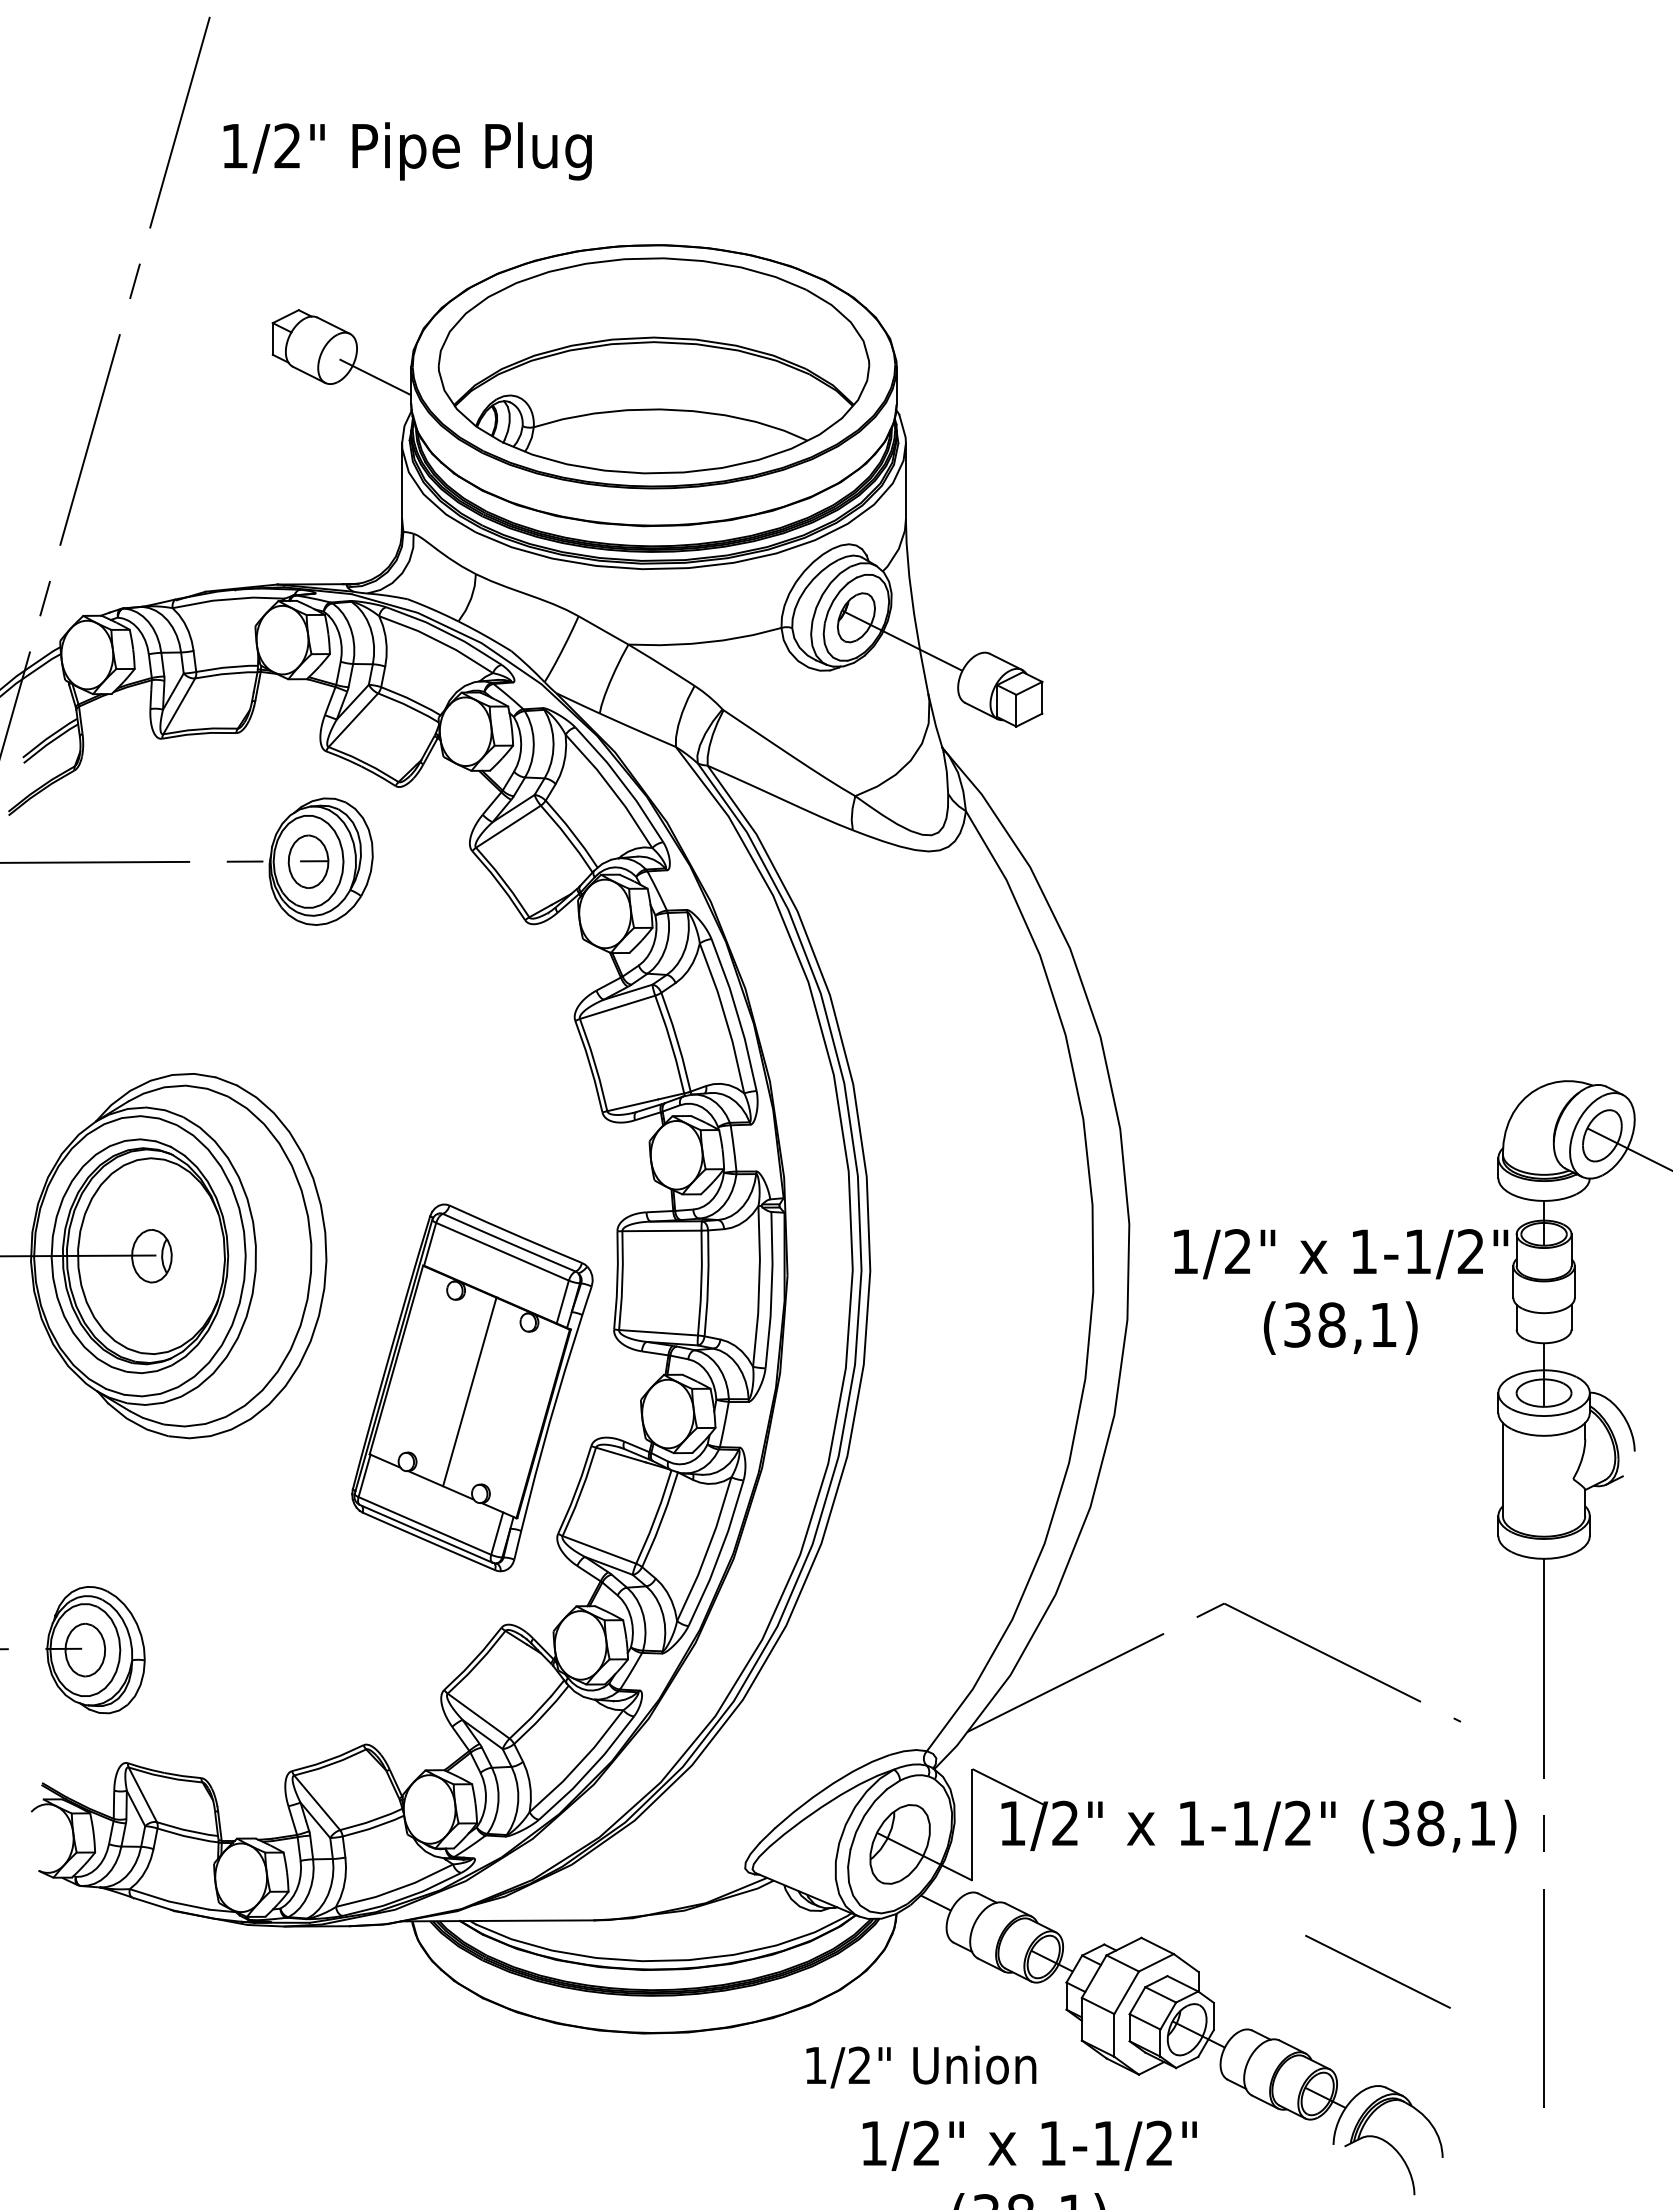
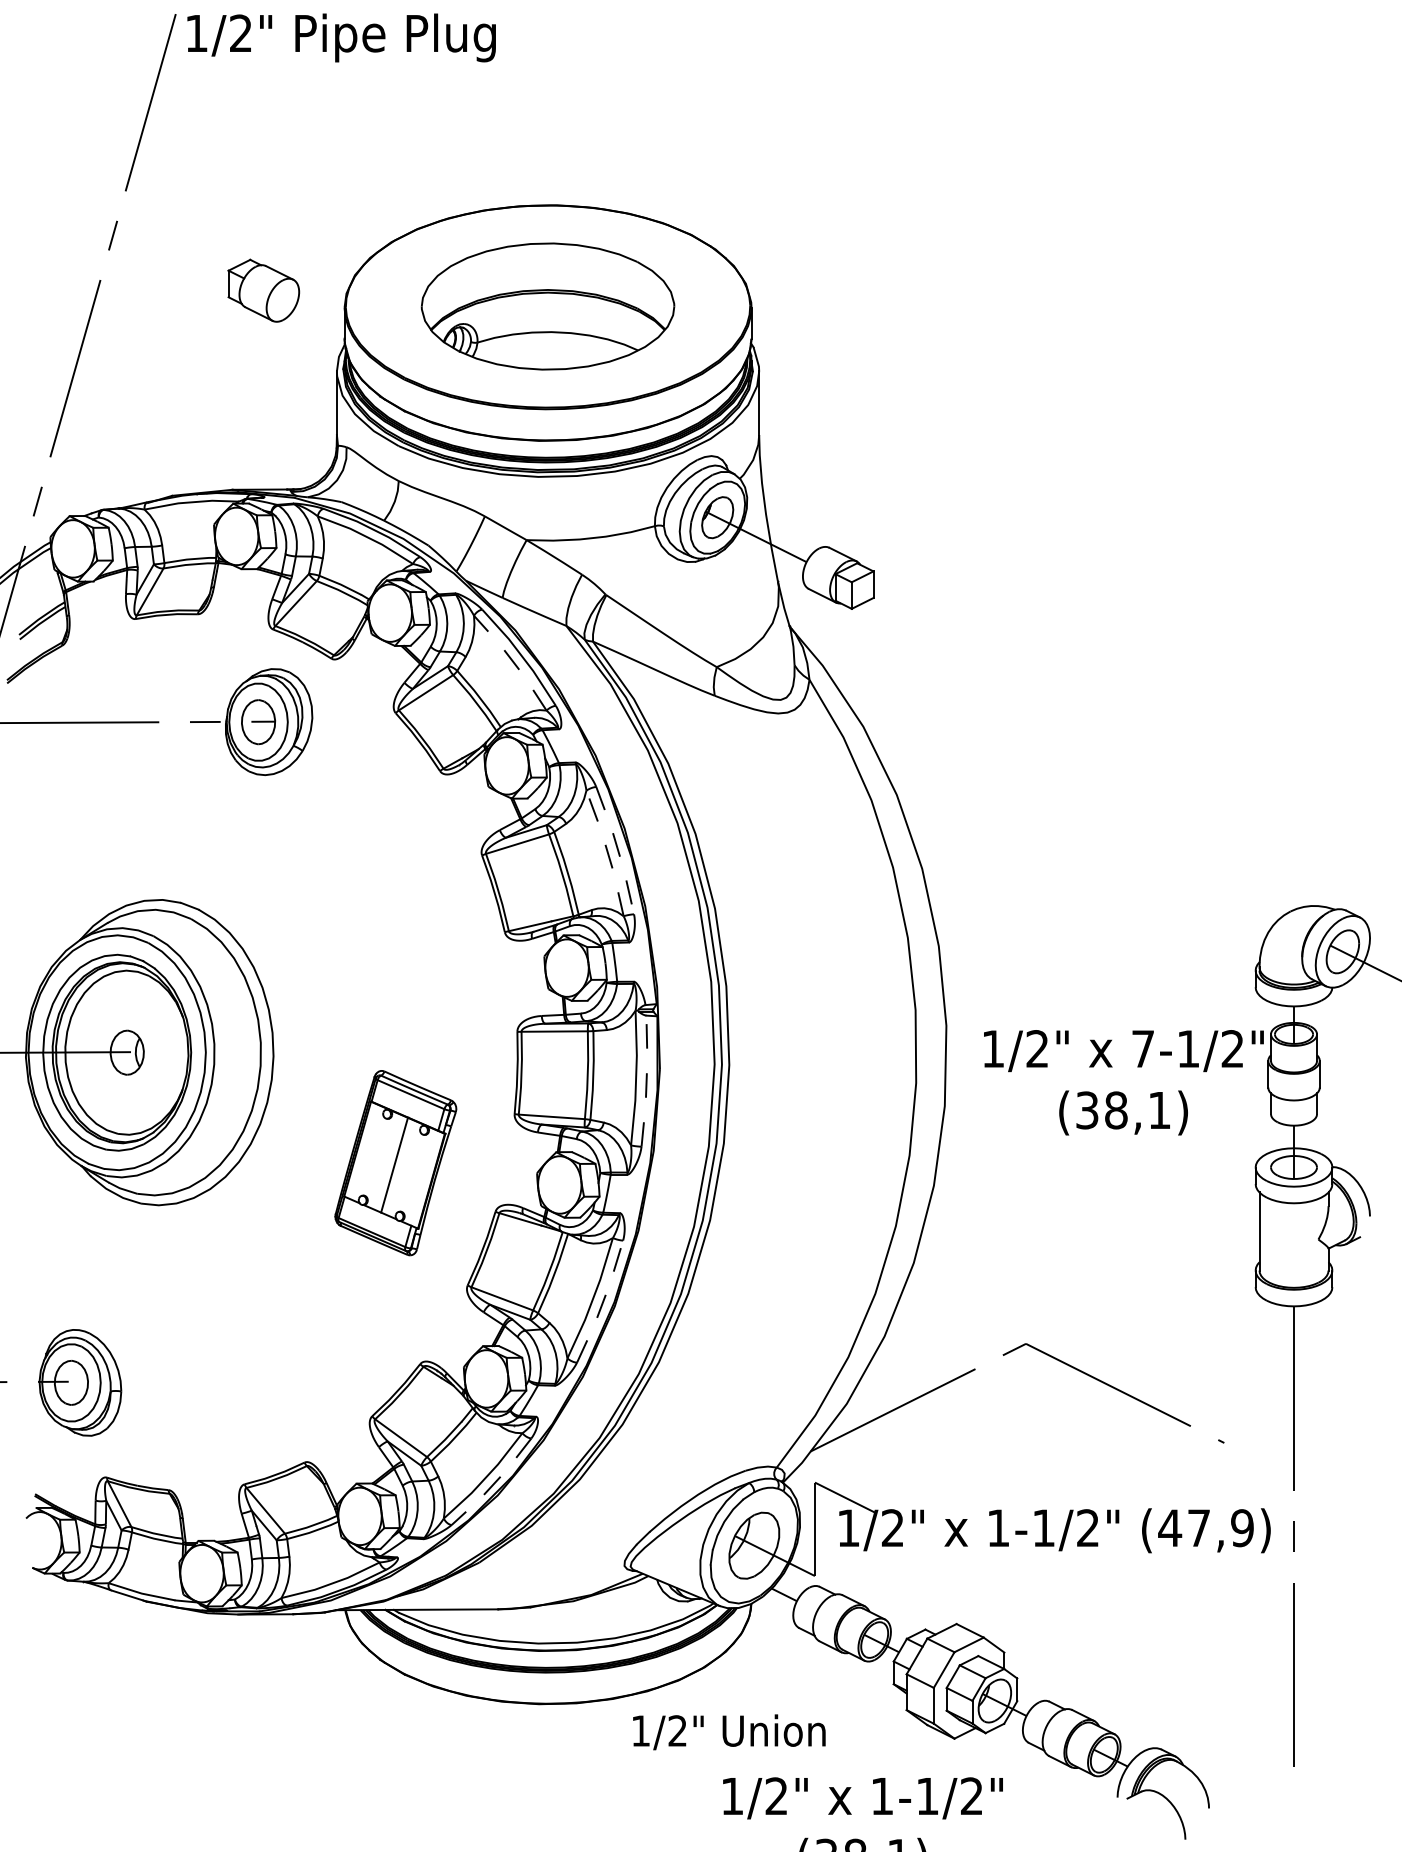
text: (407, 151) -> (341, 38), moved
part: (653, 365) -> (547, 306), size x0.7
line: (375, 377) -> (314, 316), removed
line: (611, 789) -> (512, 661), solid -> dashed
line: (737, 1013) -> (618, 849), solid -> dashed
line: (725, 1017) -> (607, 852), solid -> dashed
text: (1363, 1251) -> (1142, 1048), 1-1/2" -> 7-1/2"
line: (771, 1289) -> (646, 1080), solid -> dashed
part: (472, 1387) -> (395, 1162), size x0.6
line: (719, 1554) -> (602, 1302), solid -> dashed
line: (589, 1770) -> (493, 1483), solid -> dashed
text: (1438, 1823) -> (1205, 1528), (38,1) -> (47,9)
line: (1377, 1971) -> (1154, 1652), removed
text: (921, 2066) -> (729, 1731), moved

